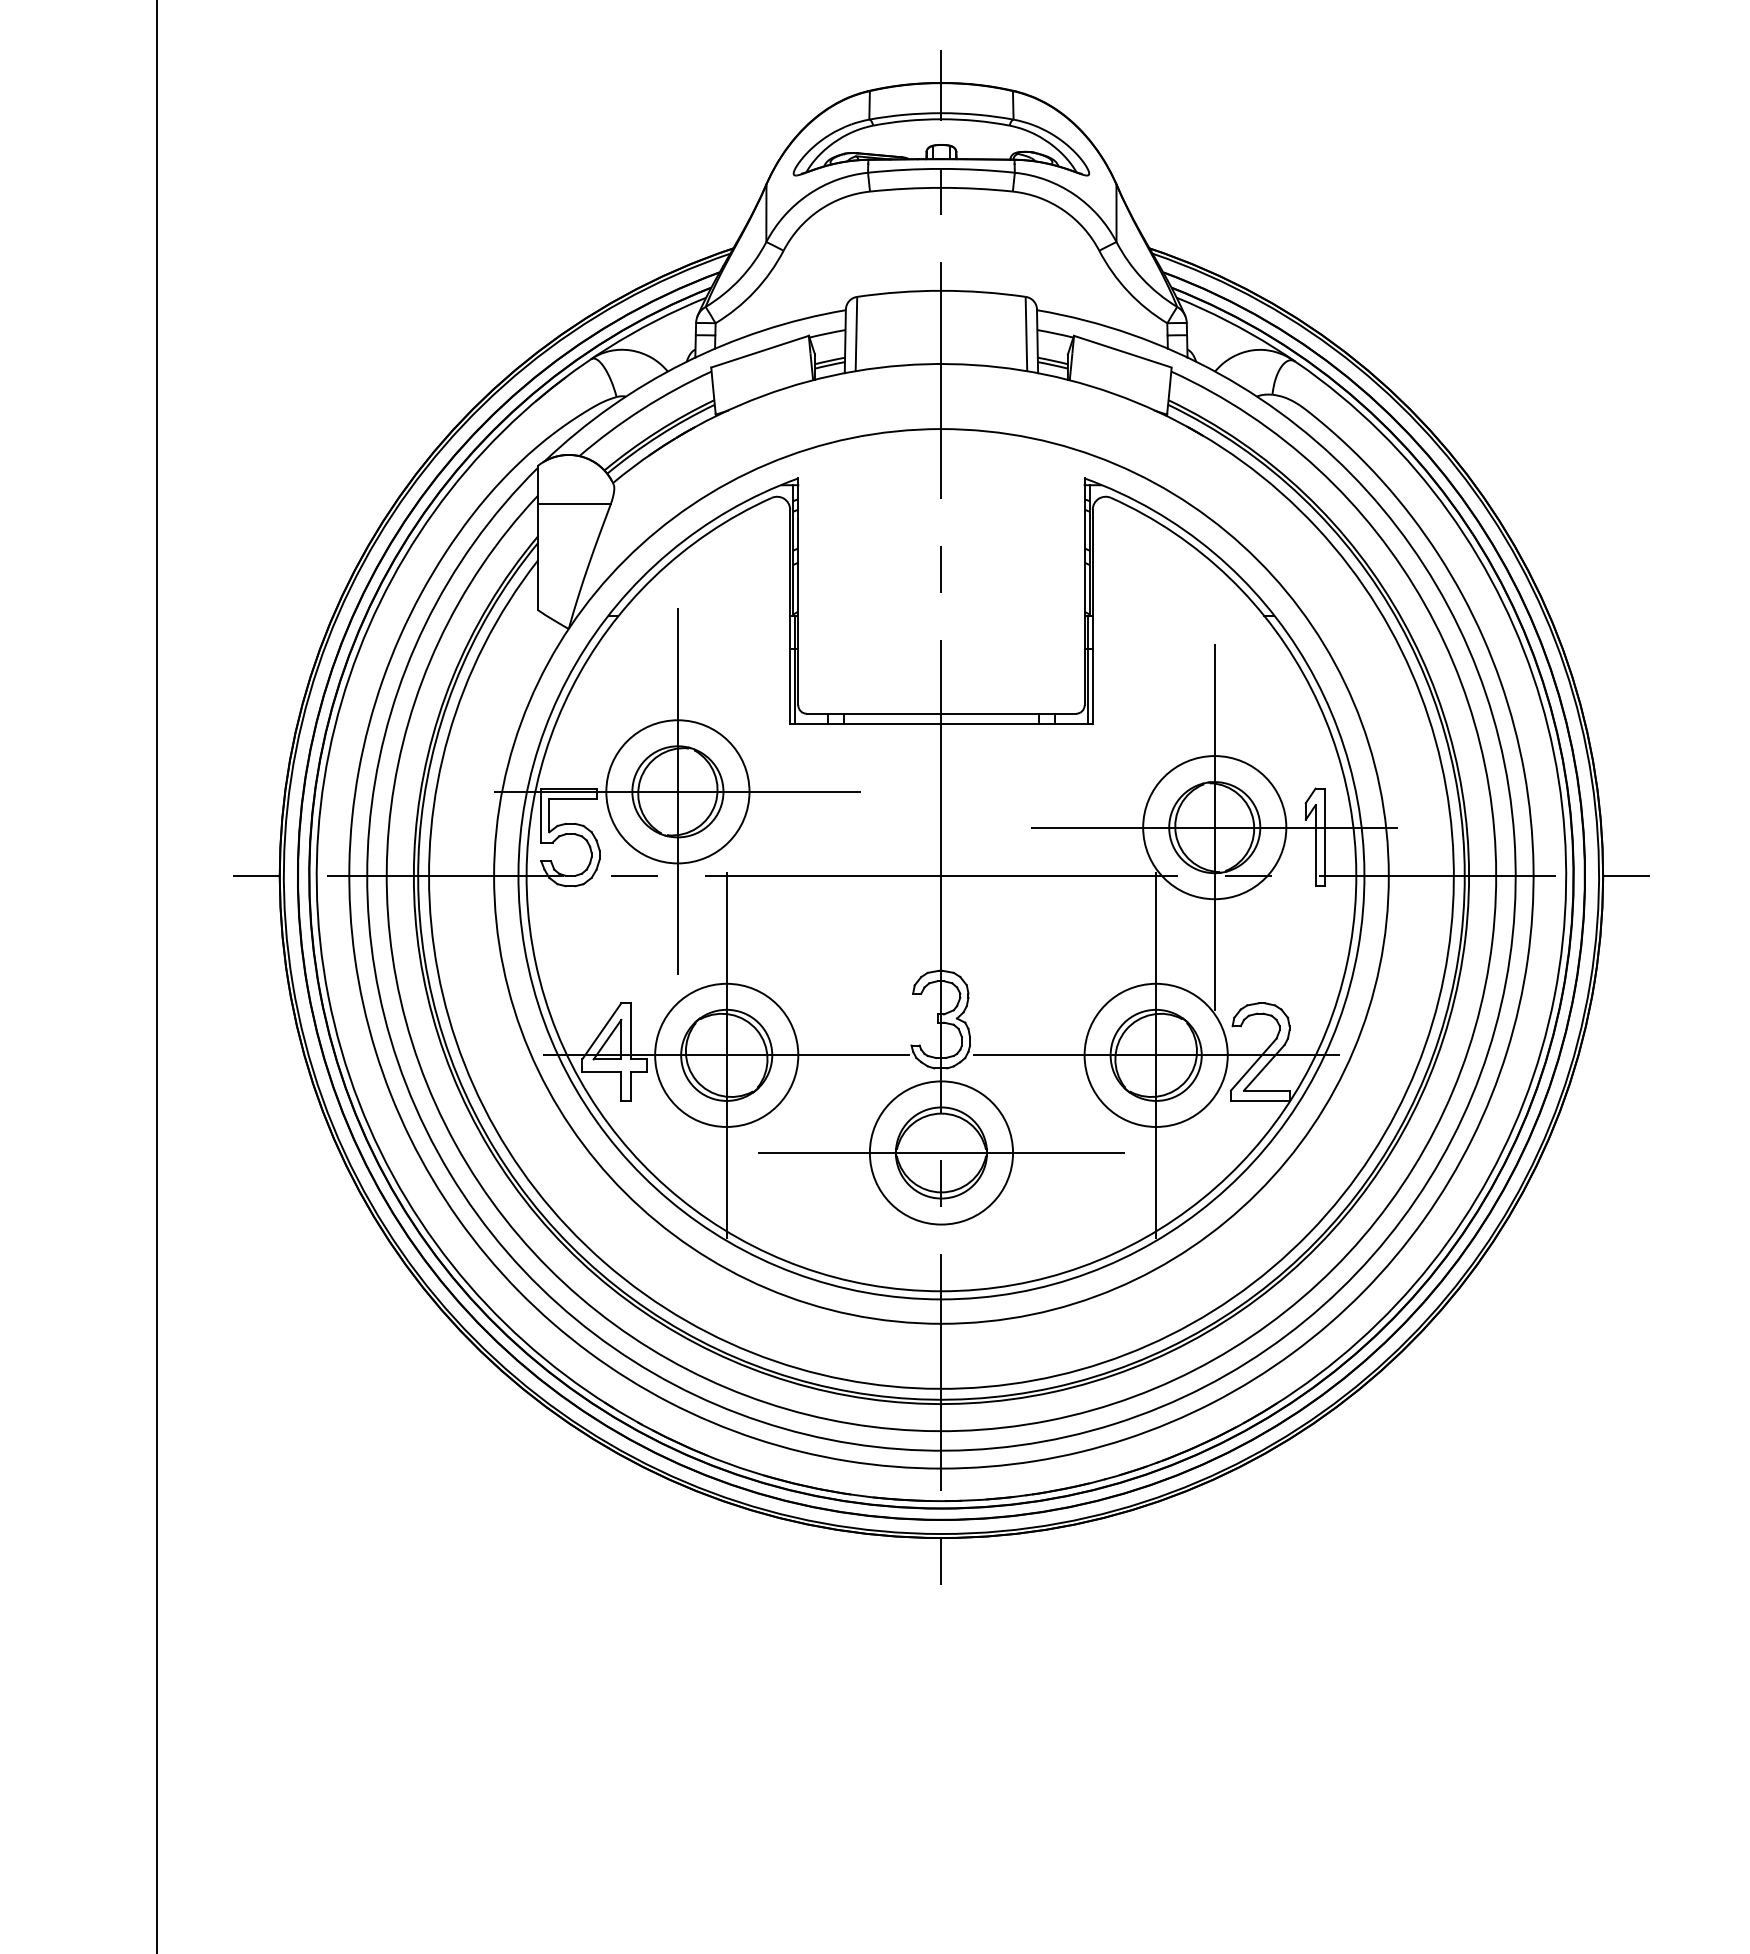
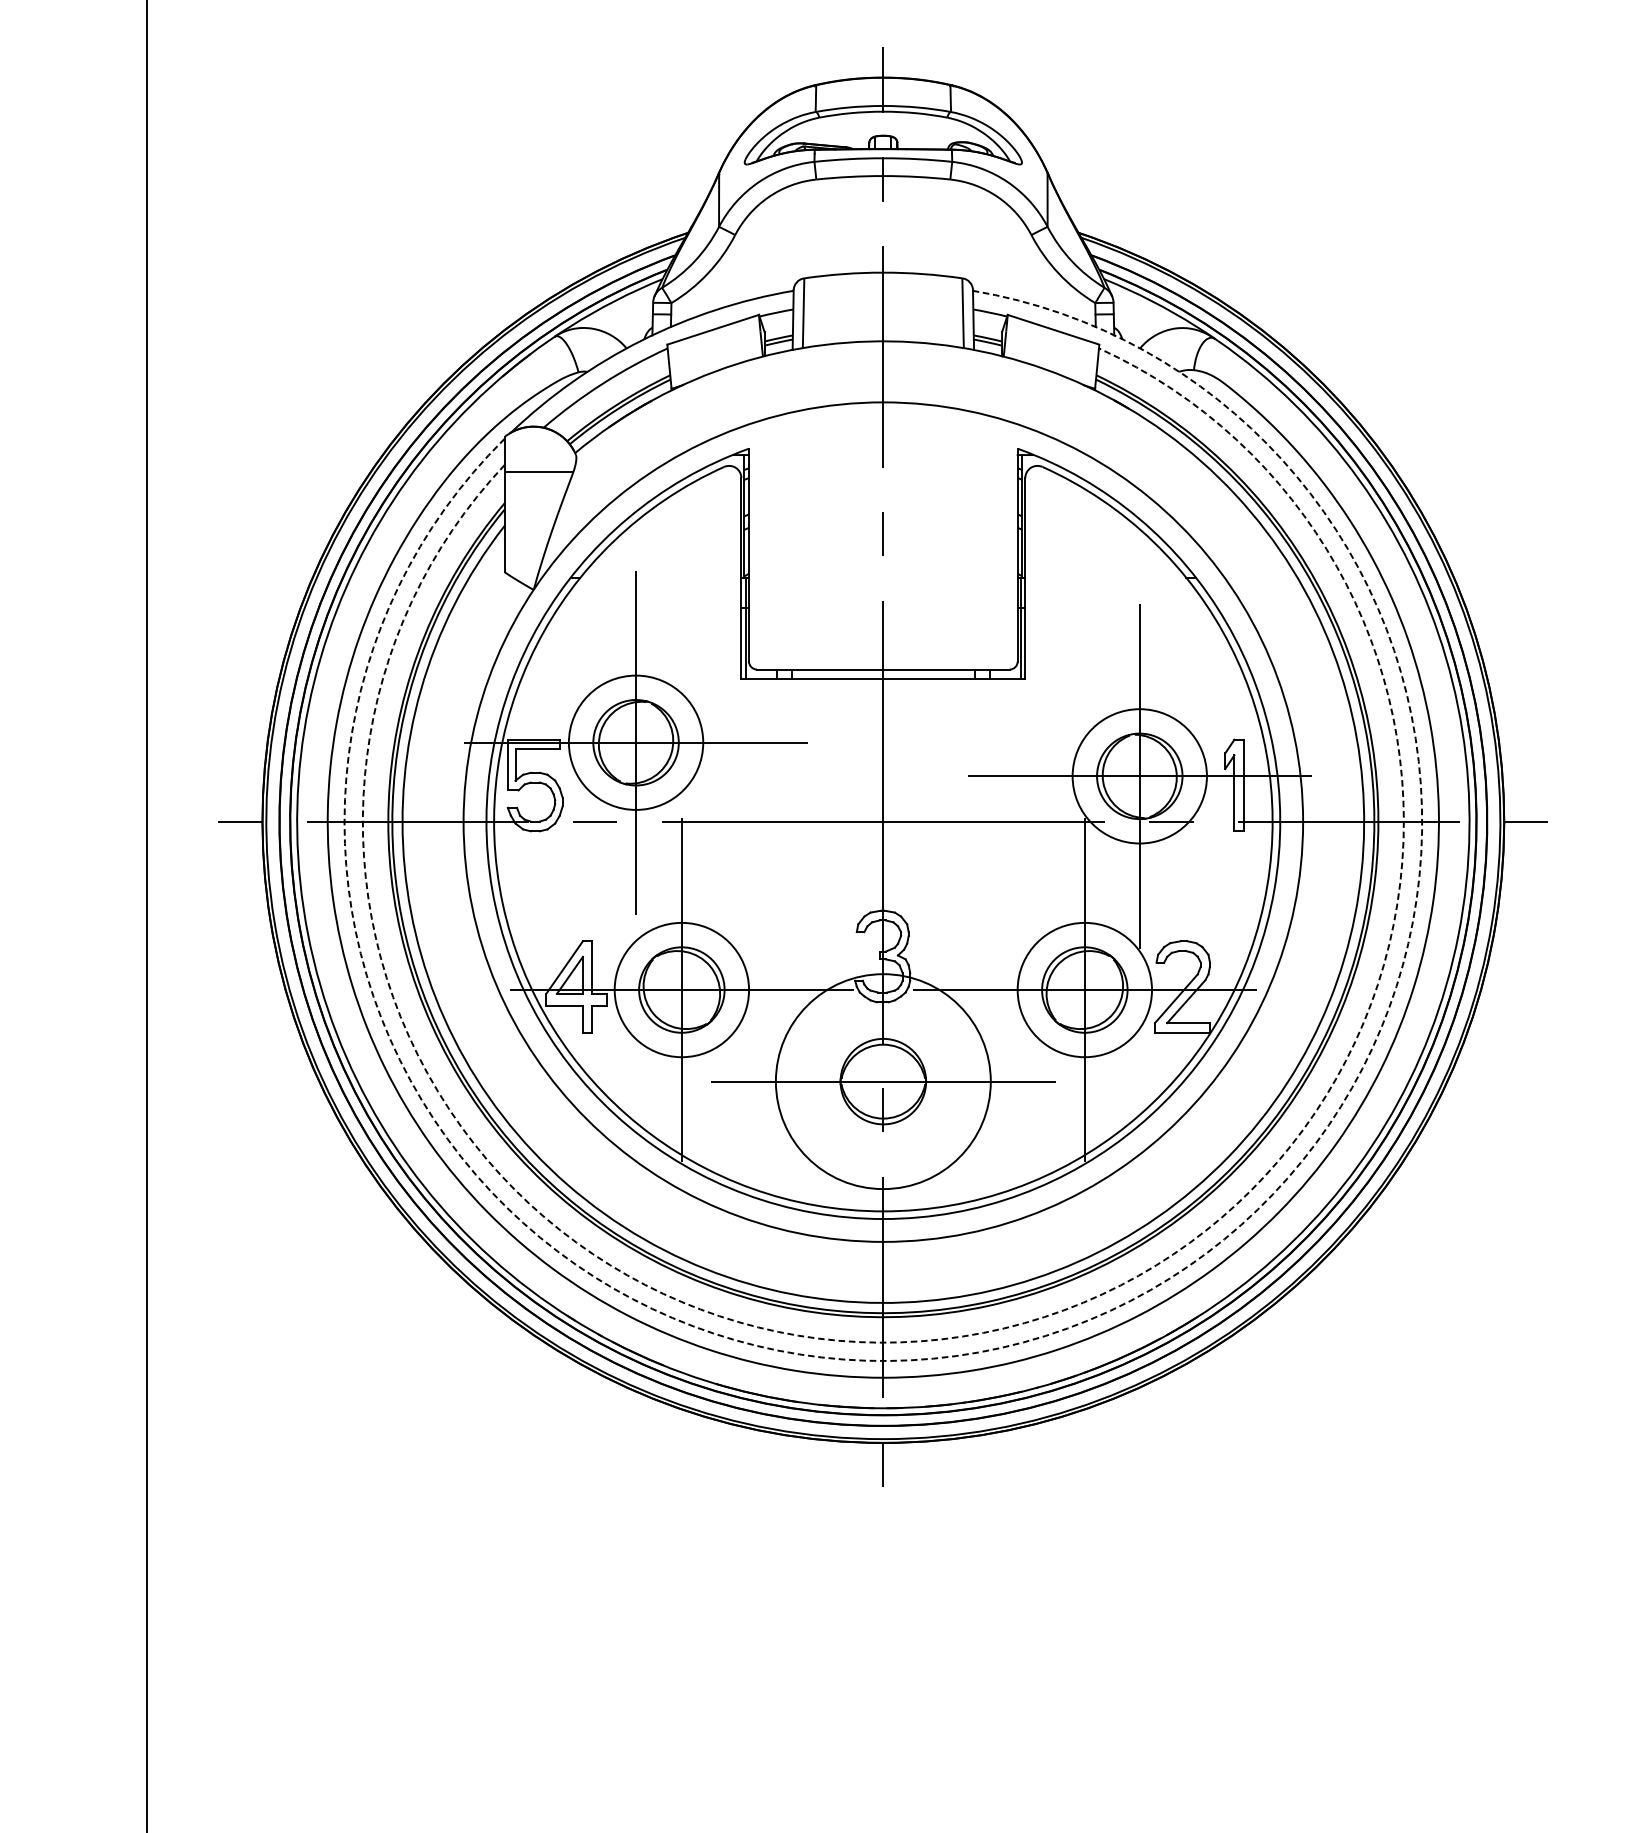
circle: (941, 1152) -> (883, 1081), size x1.6
arc: (1048, 1420) -> (983, 1332), solid -> dashed
arc: (1114, 1424) -> (1045, 1336), solid -> dashed

